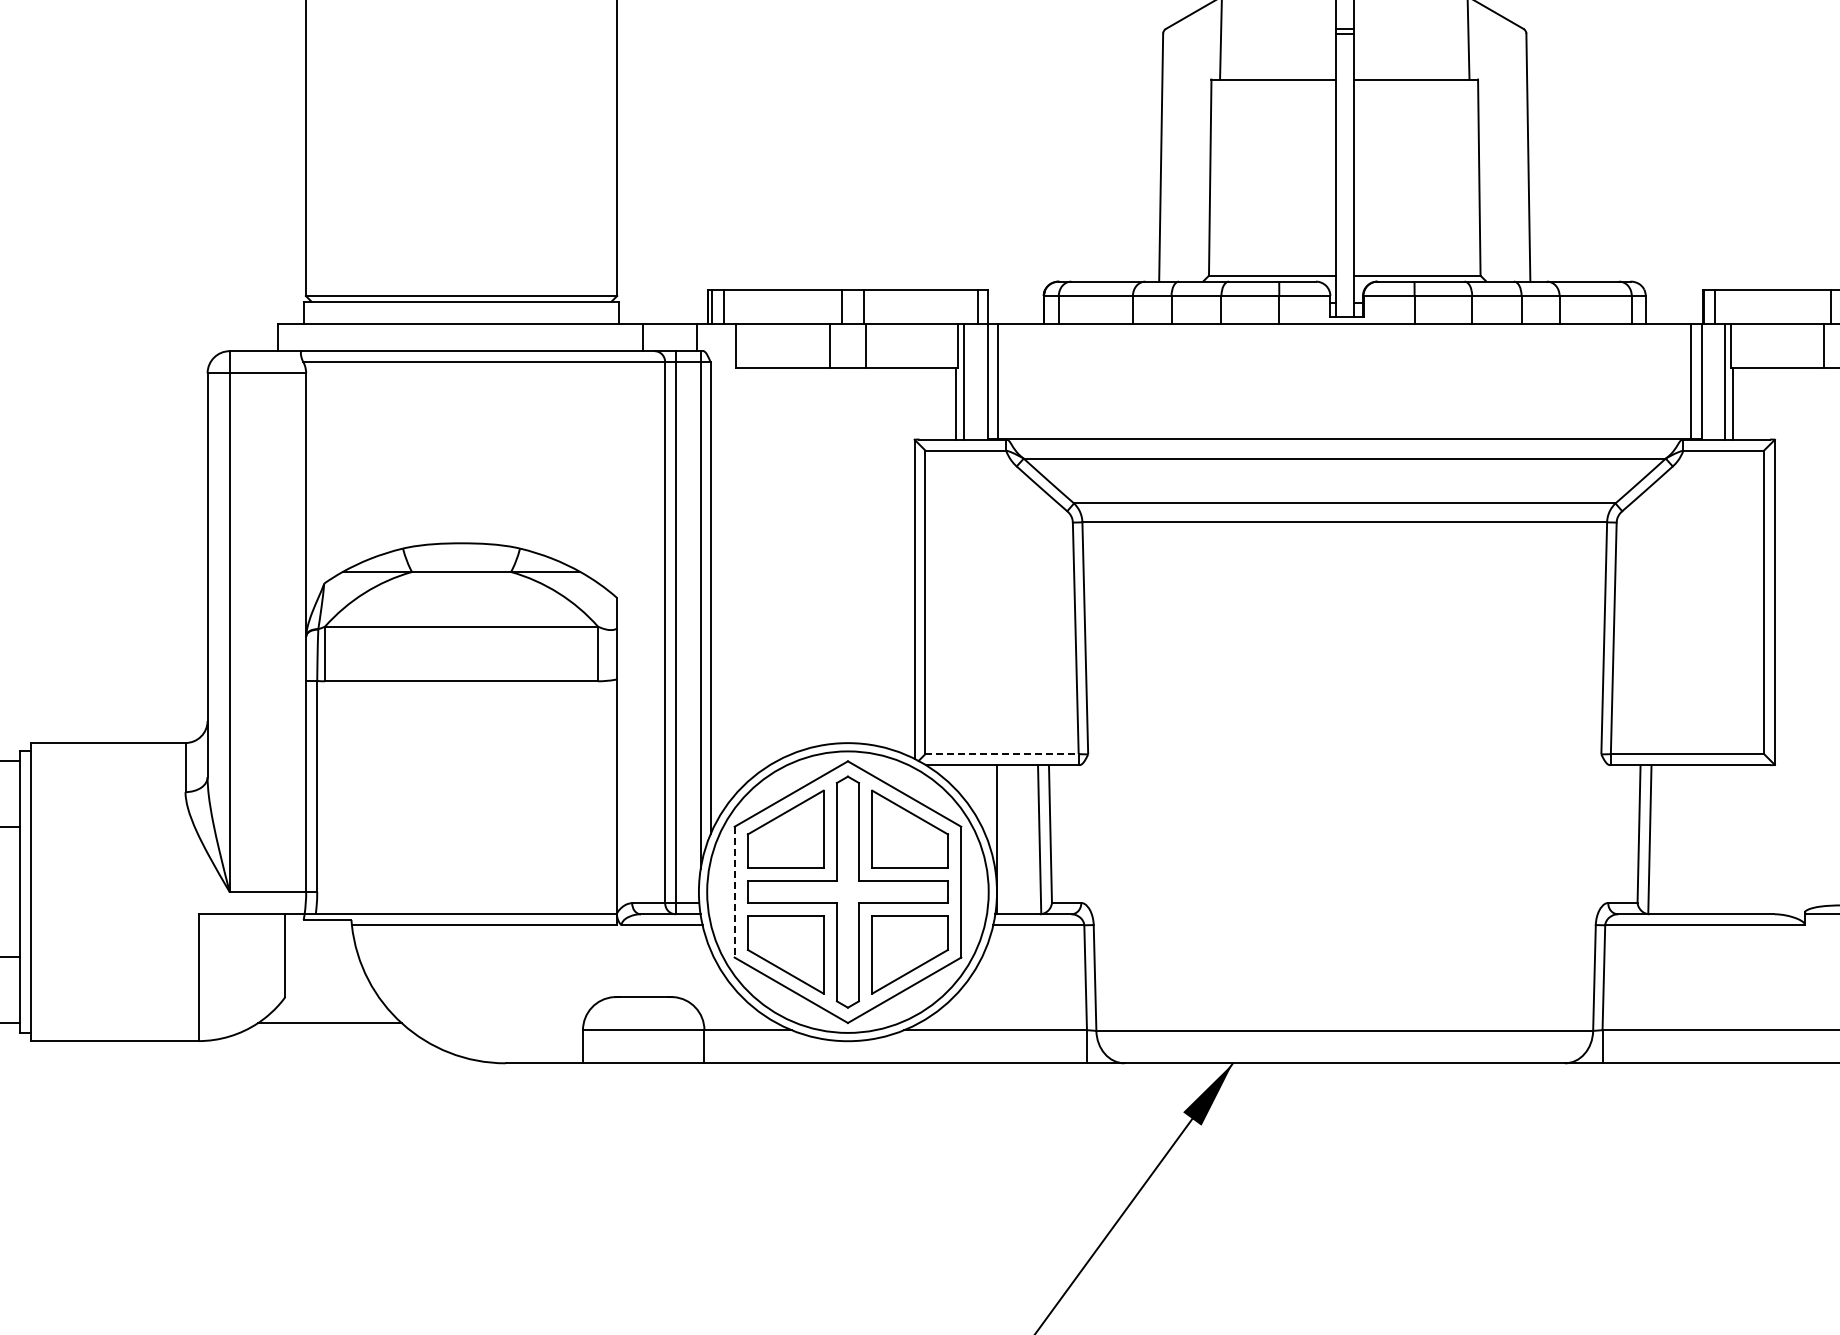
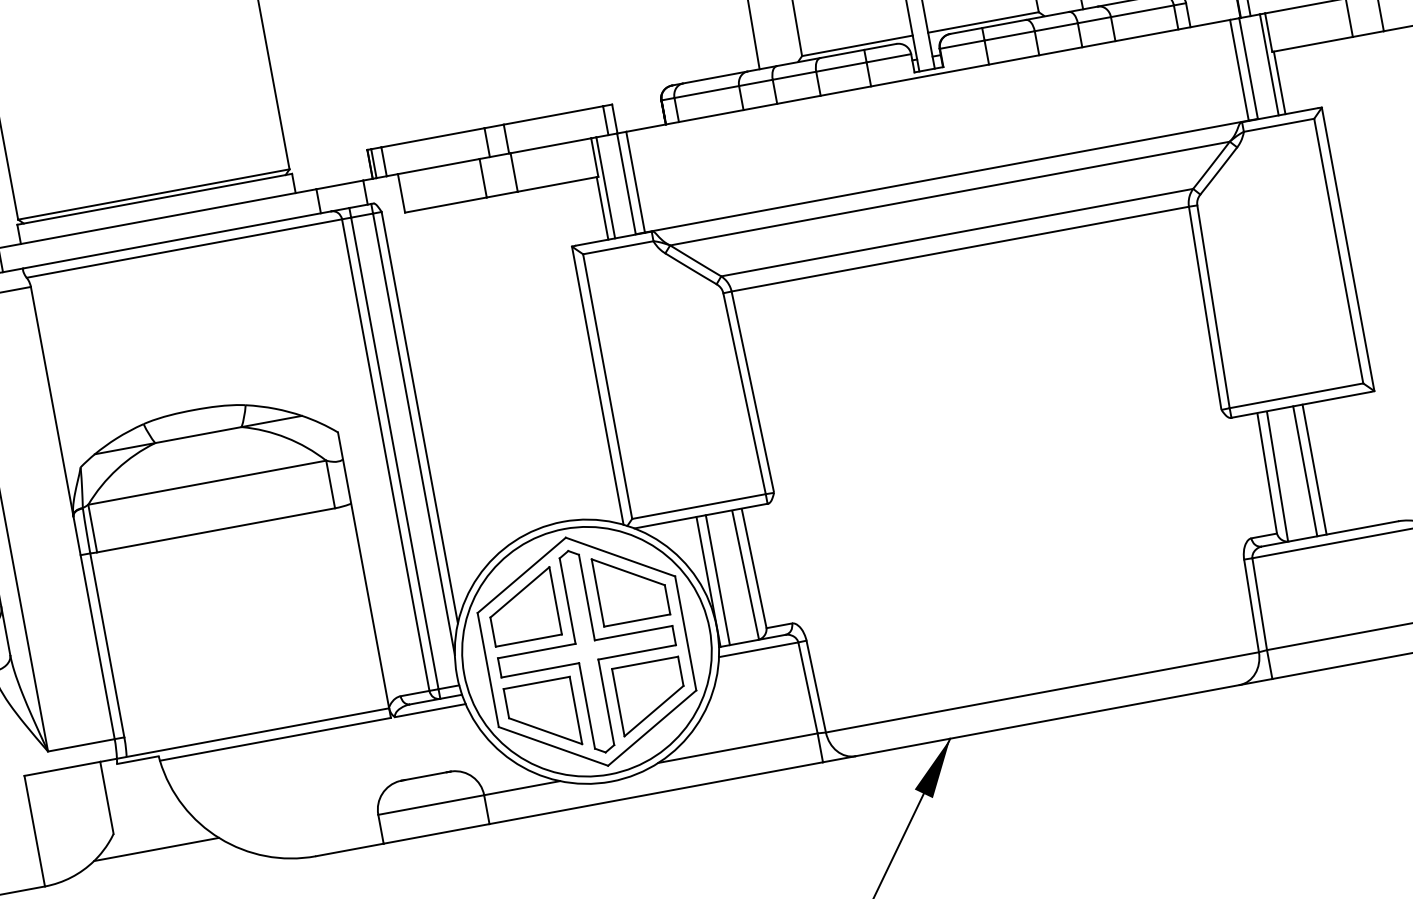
line: (1002, 754) -> (699, 506), dashed -> solid
line: (1007, 839) -> (717, 580), added
line: (1681, 839) -> (1305, 471), added
line: (1692, 839) -> (1314, 469), added
line: (734, 892) -> (488, 670), dashed -> solid

